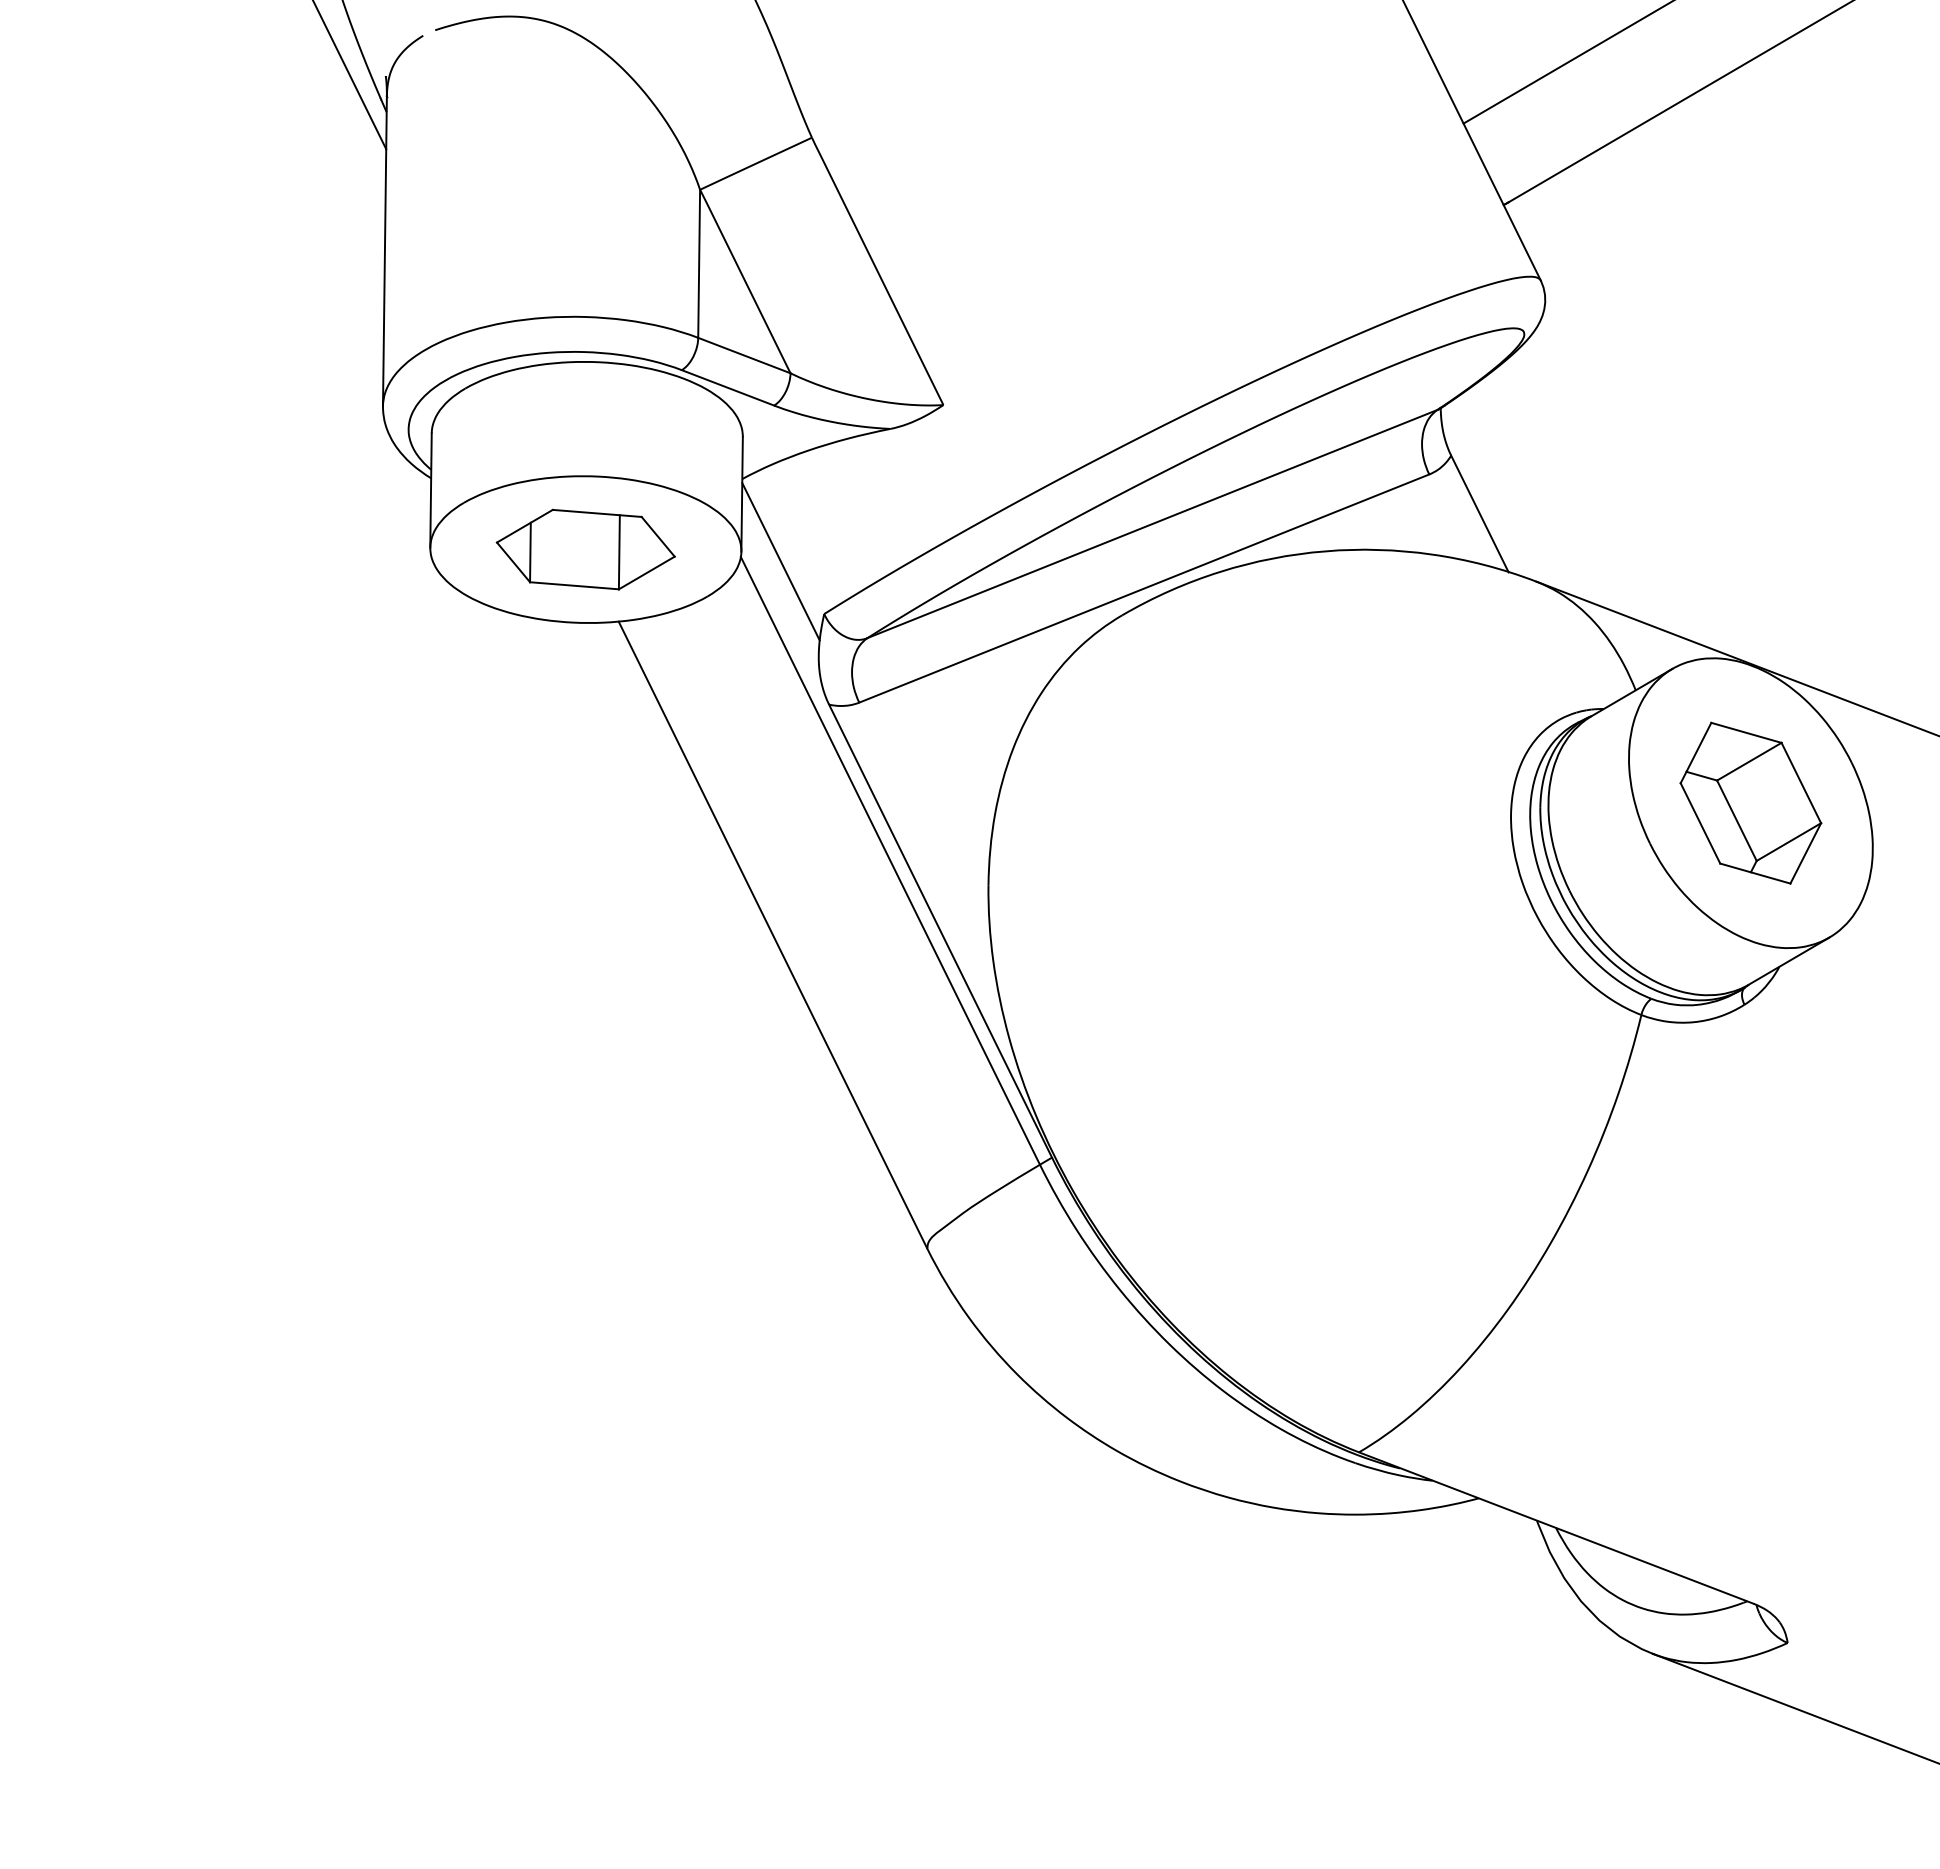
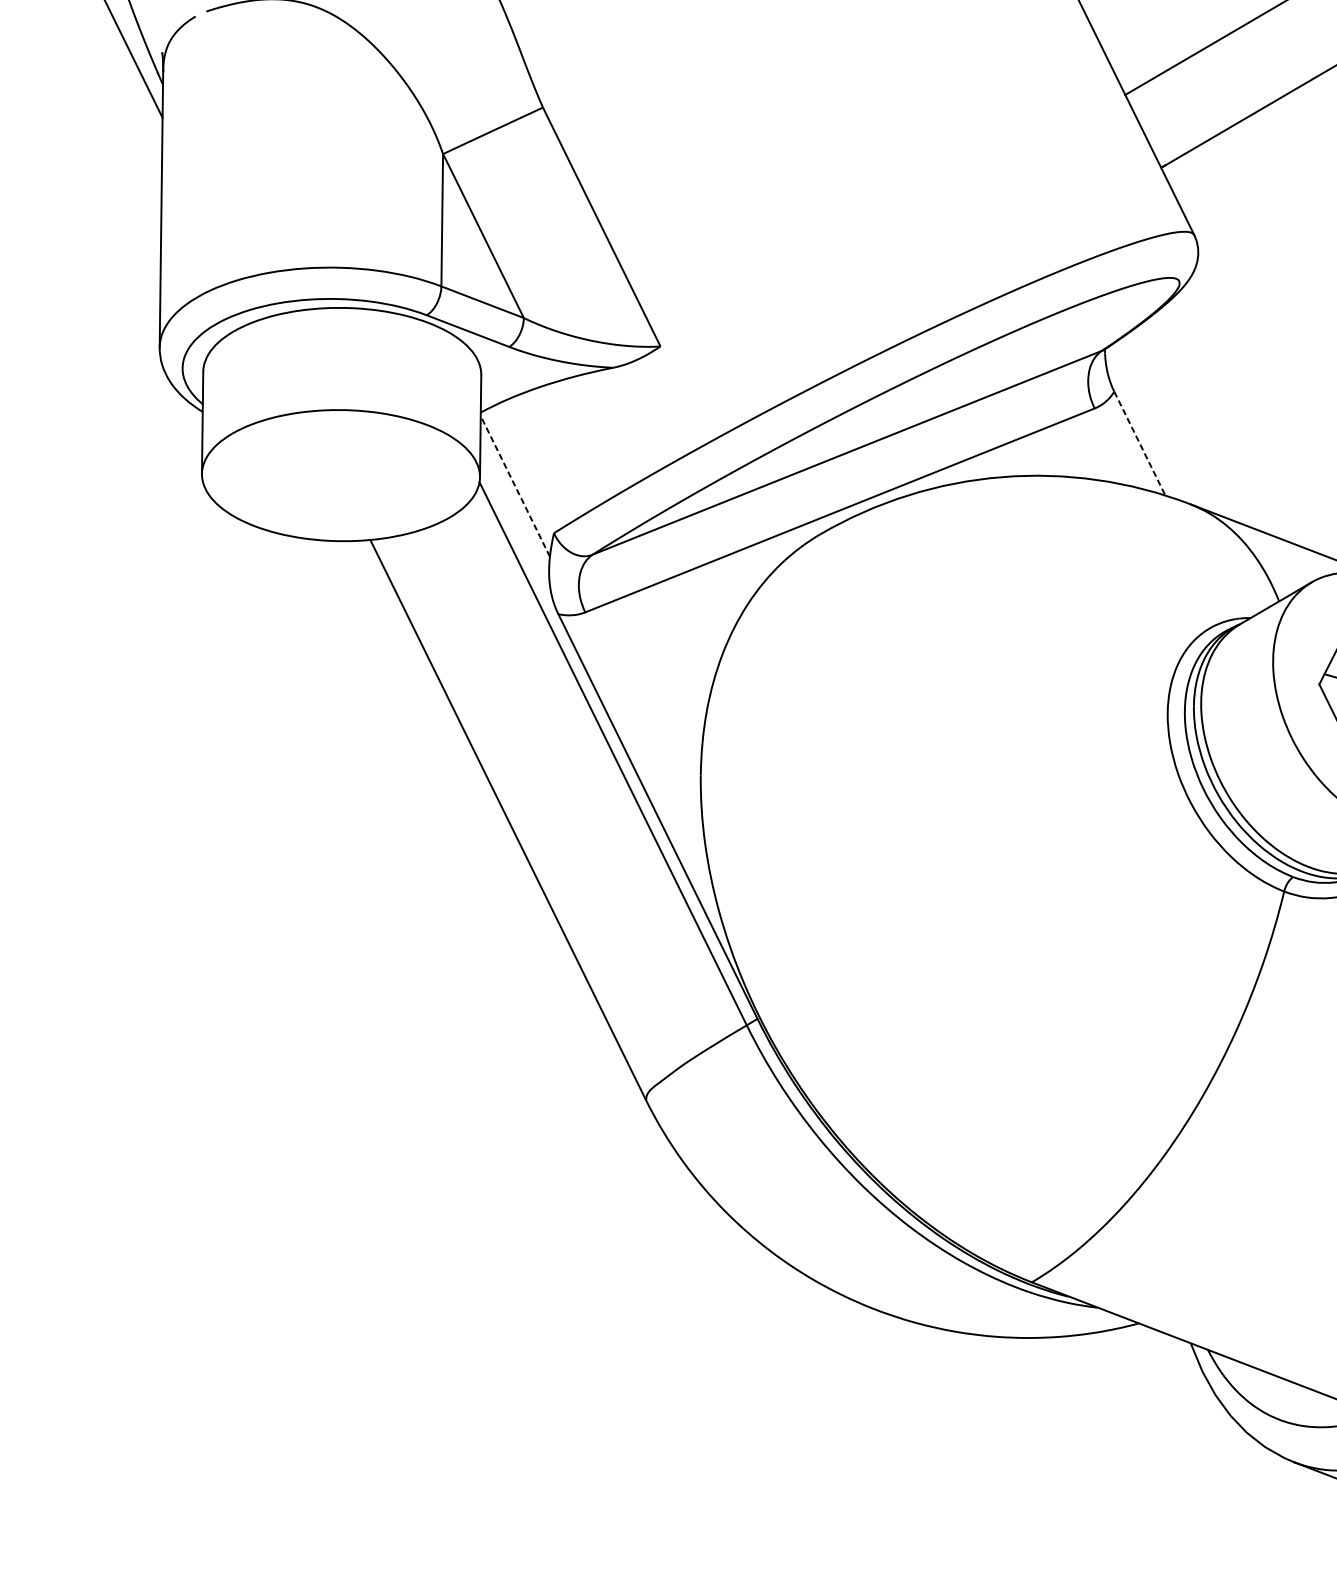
line: (1480, 514) -> (1140, 444), solid -> dashed
part: (585, 549) -> (340, 475), removed
line: (780, 561) -> (514, 486), solid -> dashed

